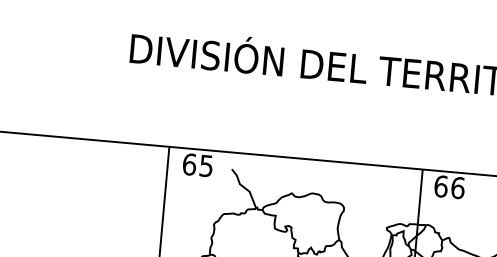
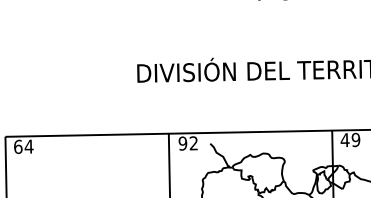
text: (196, 165) -> (187, 143), 65 -> 92
text: (449, 186) -> (350, 139), 66 -> 49

